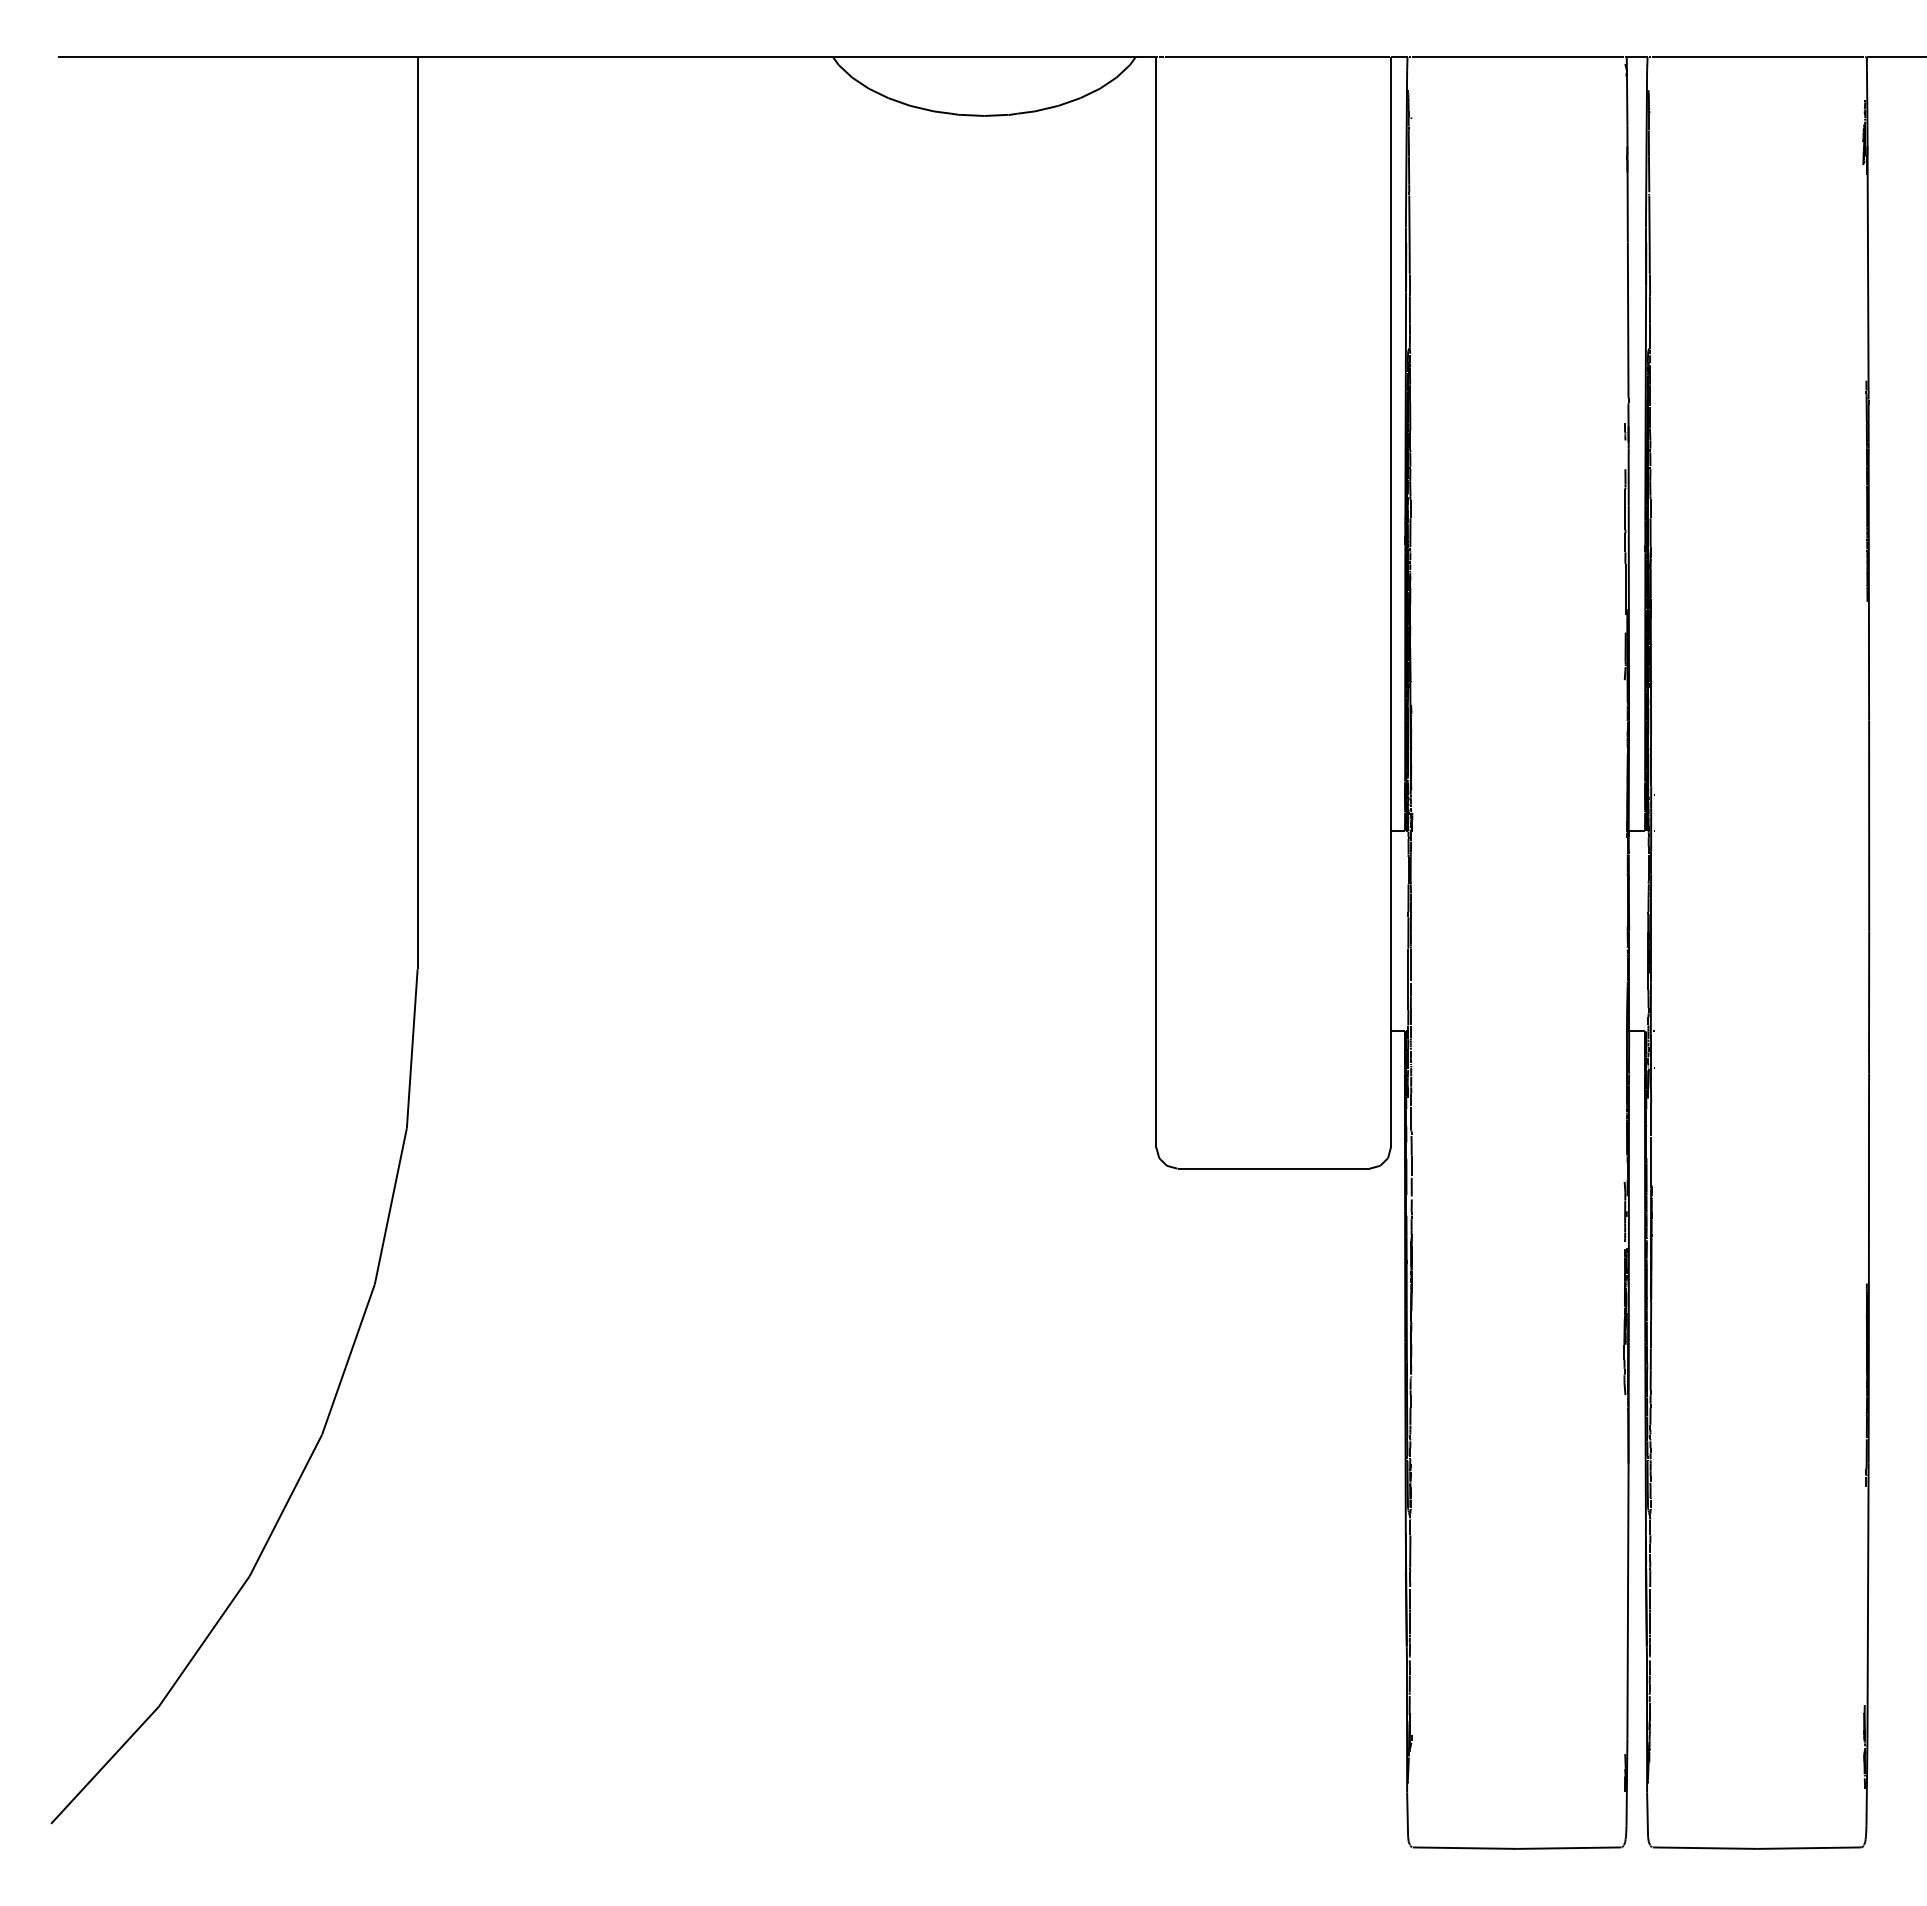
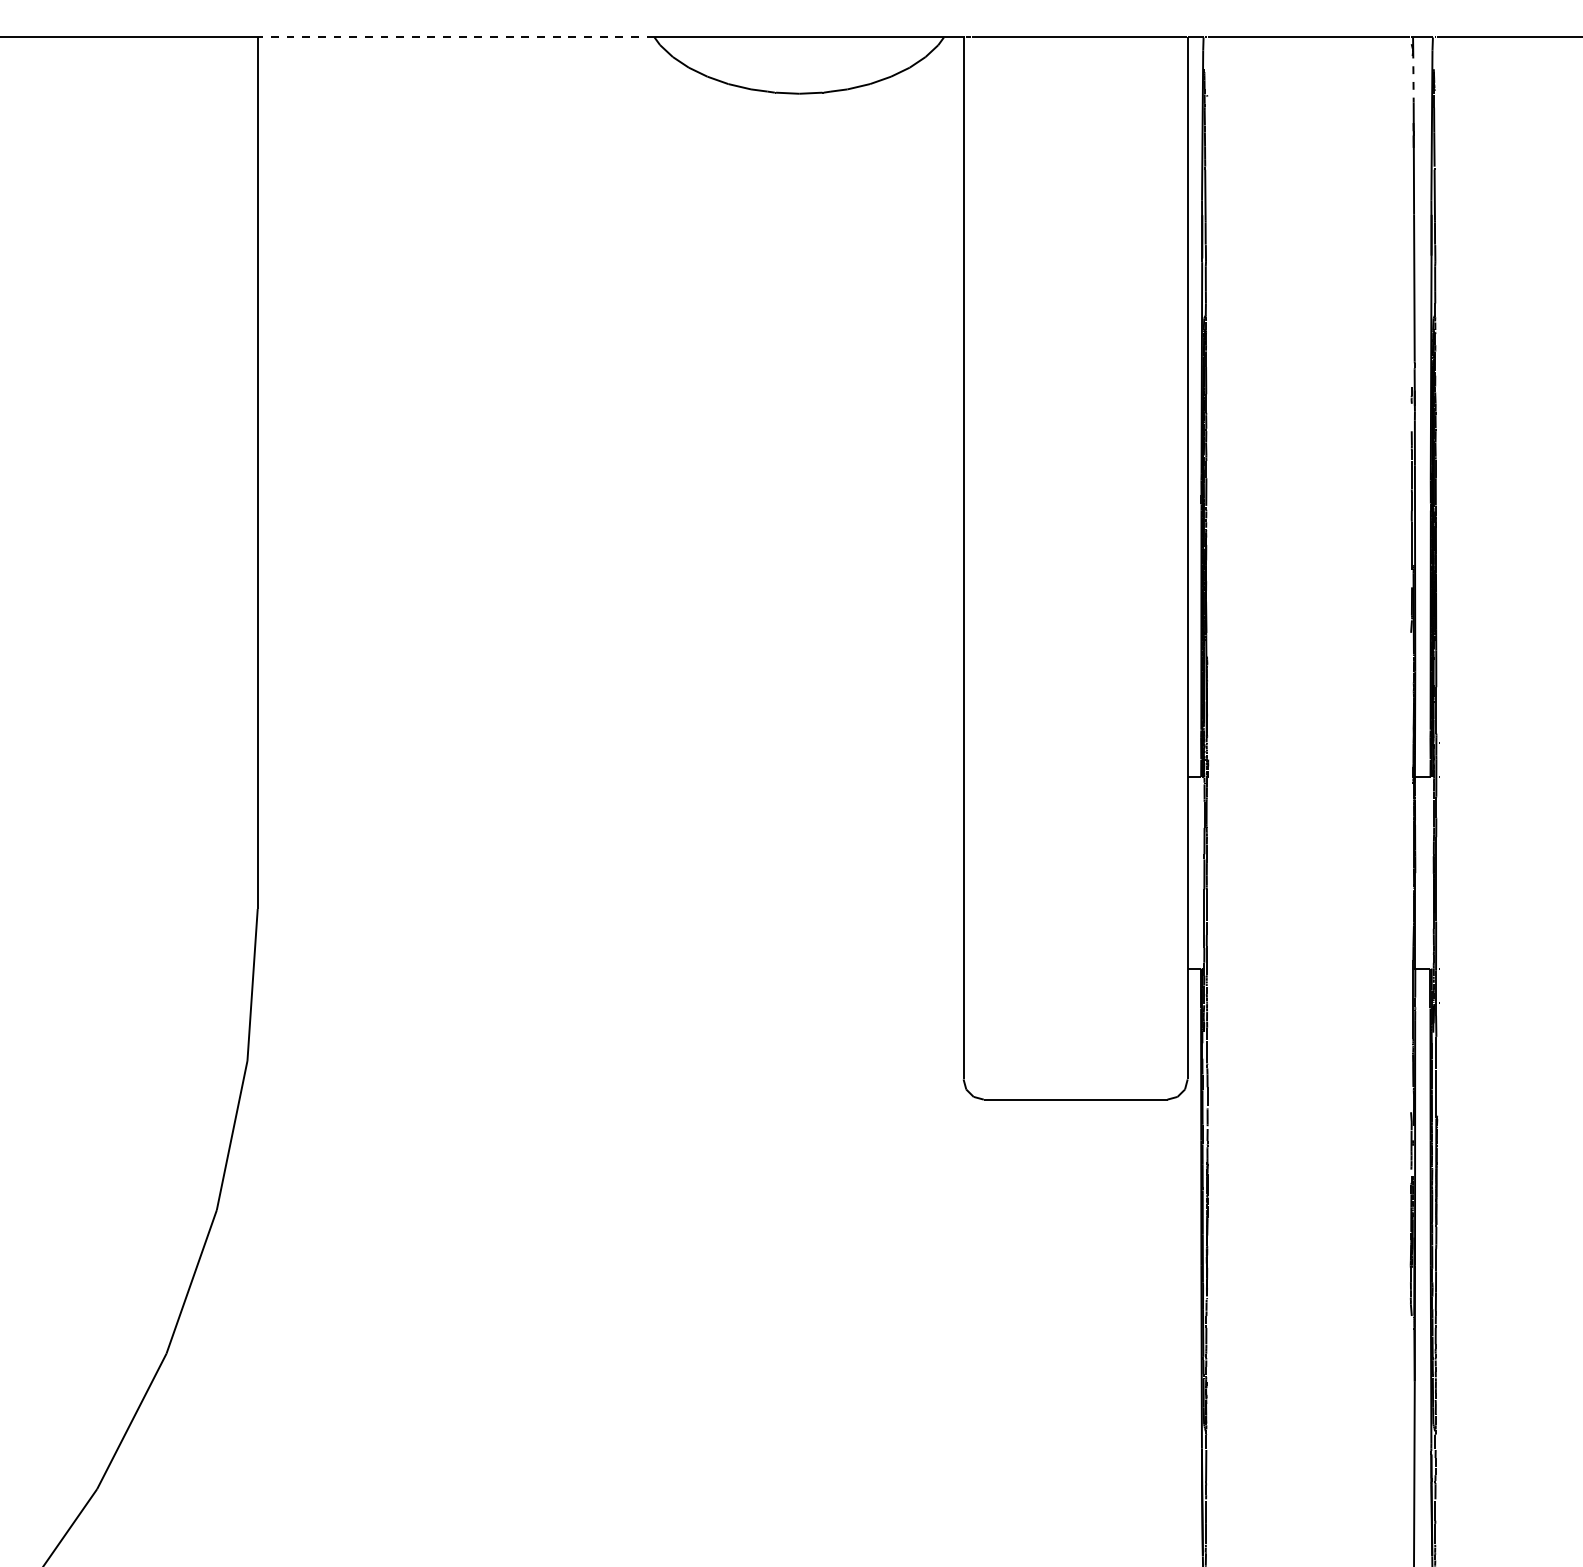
line: (625, 57) -> (456, 37), solid -> dashed
line: (1627, 98) -> (1413, 77), solid -> dashed

